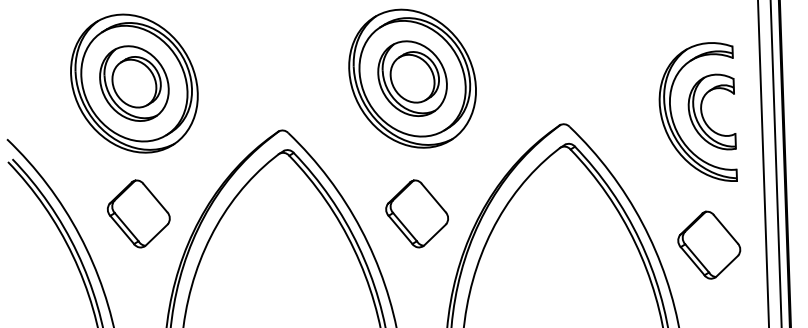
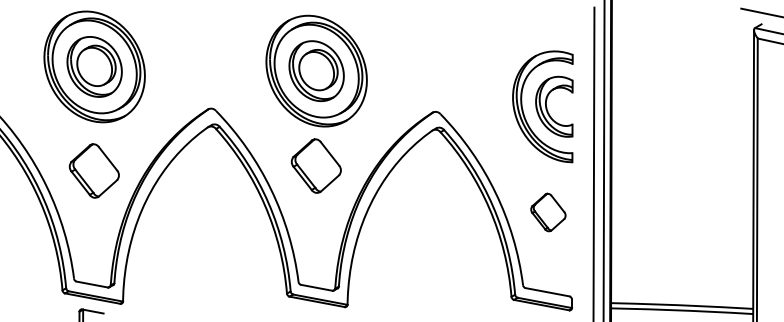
part: (416, 213) -> (315, 165), moved
part: (709, 245) -> (548, 212), size x0.7

